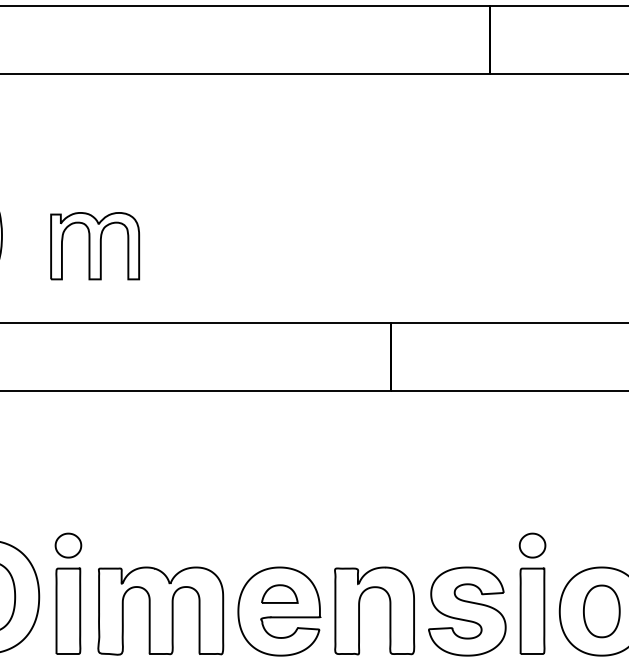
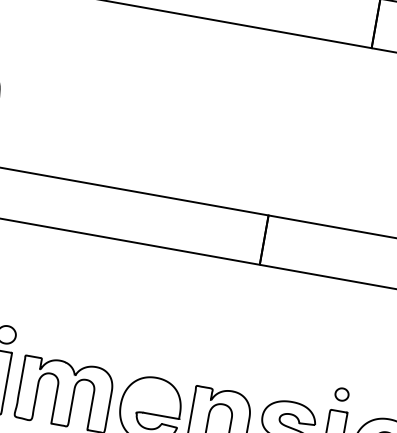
part: (95, 246) -> (64, 122), removed
part: (532, 545) -> (341, 394), size x0.7
part: (279, 593) -> (152, 396), removed

